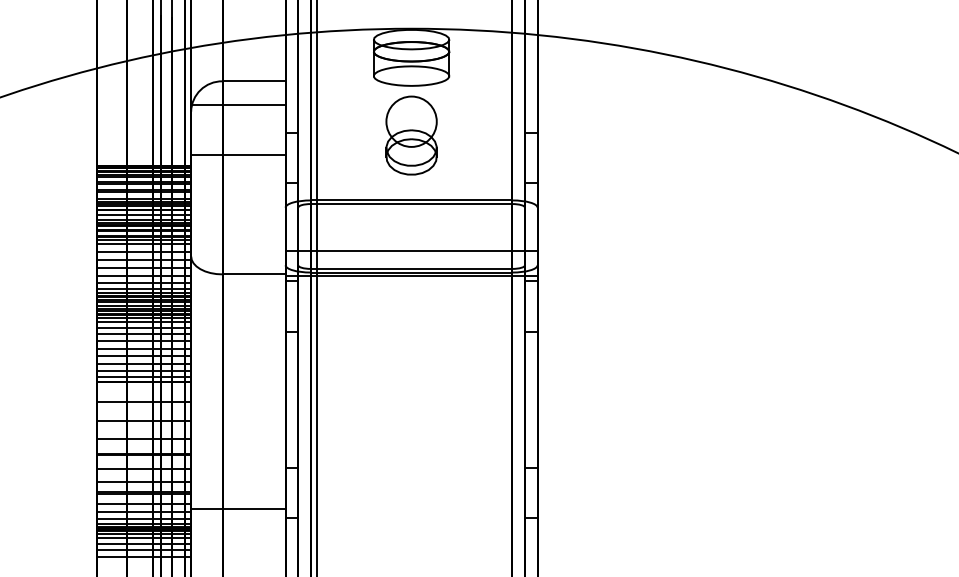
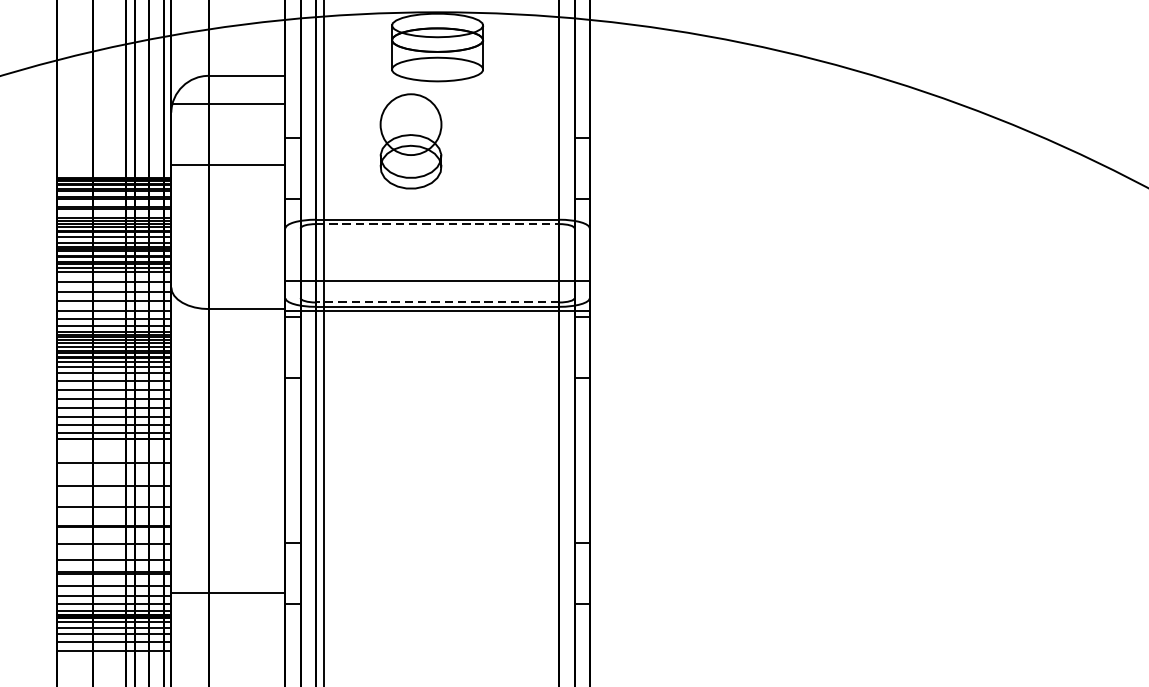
part: (411, 135) -> (410, 141), moved
line: (411, 204) -> (437, 224), solid -> dashed
line: (411, 268) -> (437, 301), solid -> dashed

